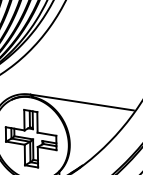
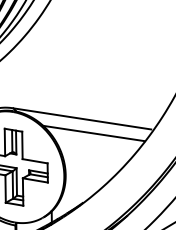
line: (90, 113) -> (93, 133), added

